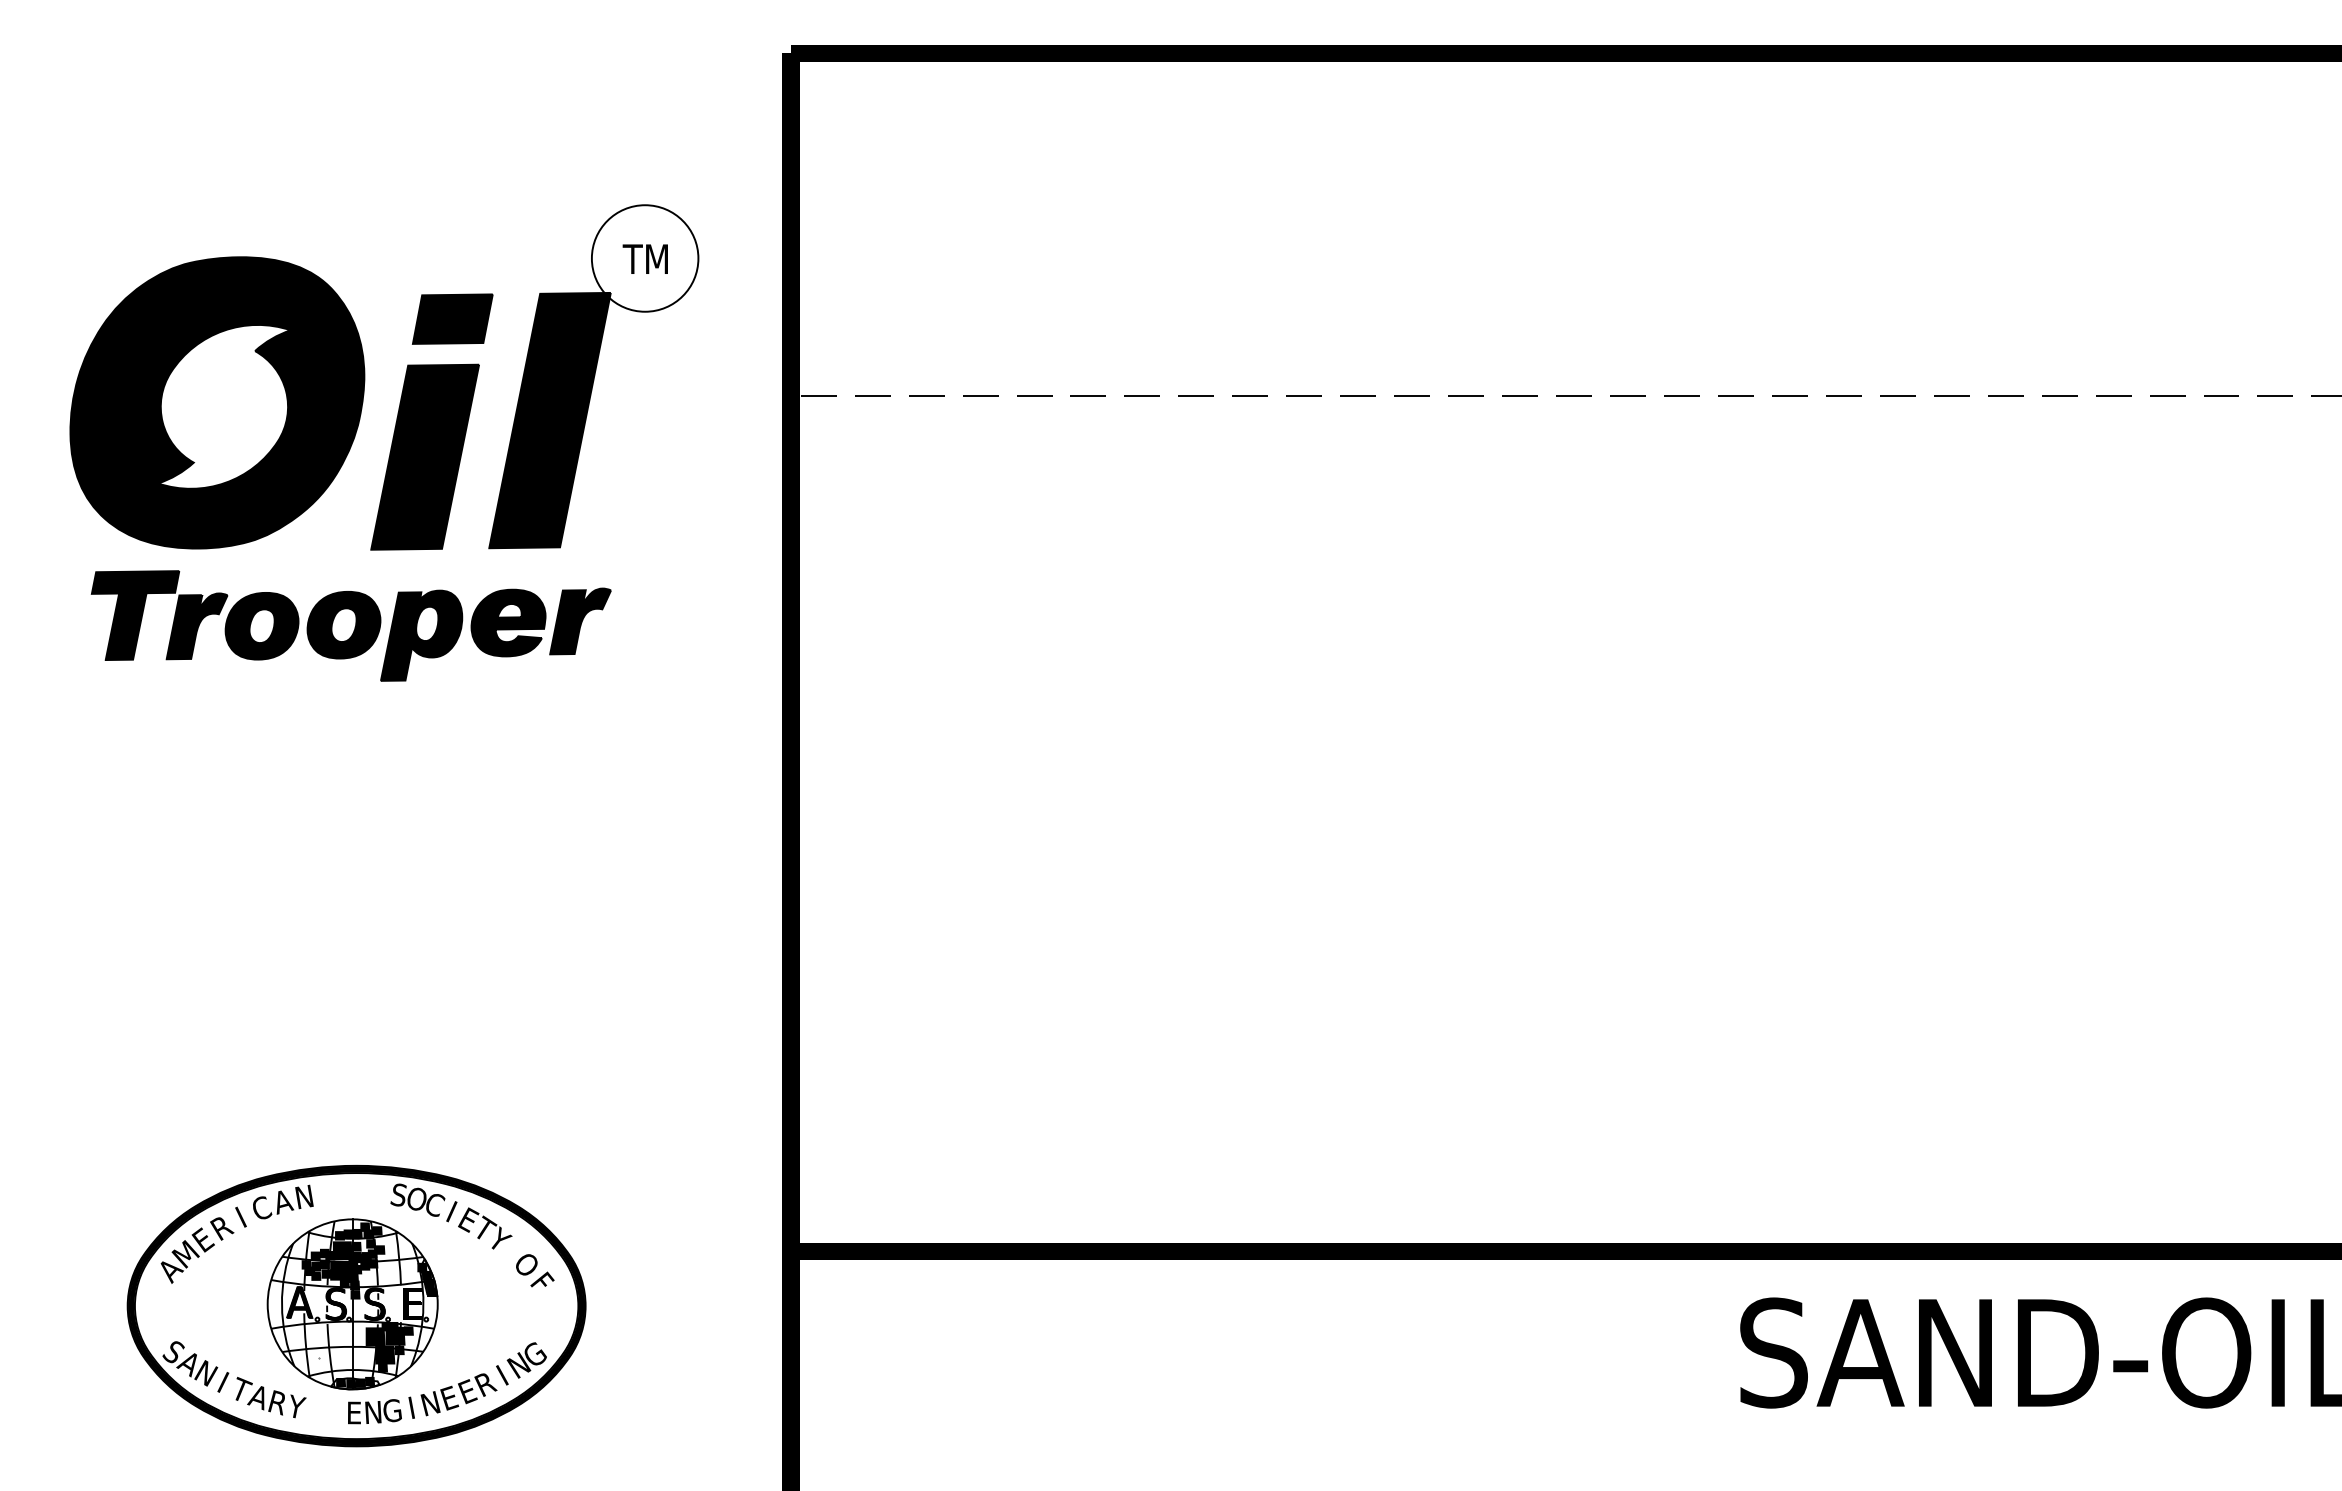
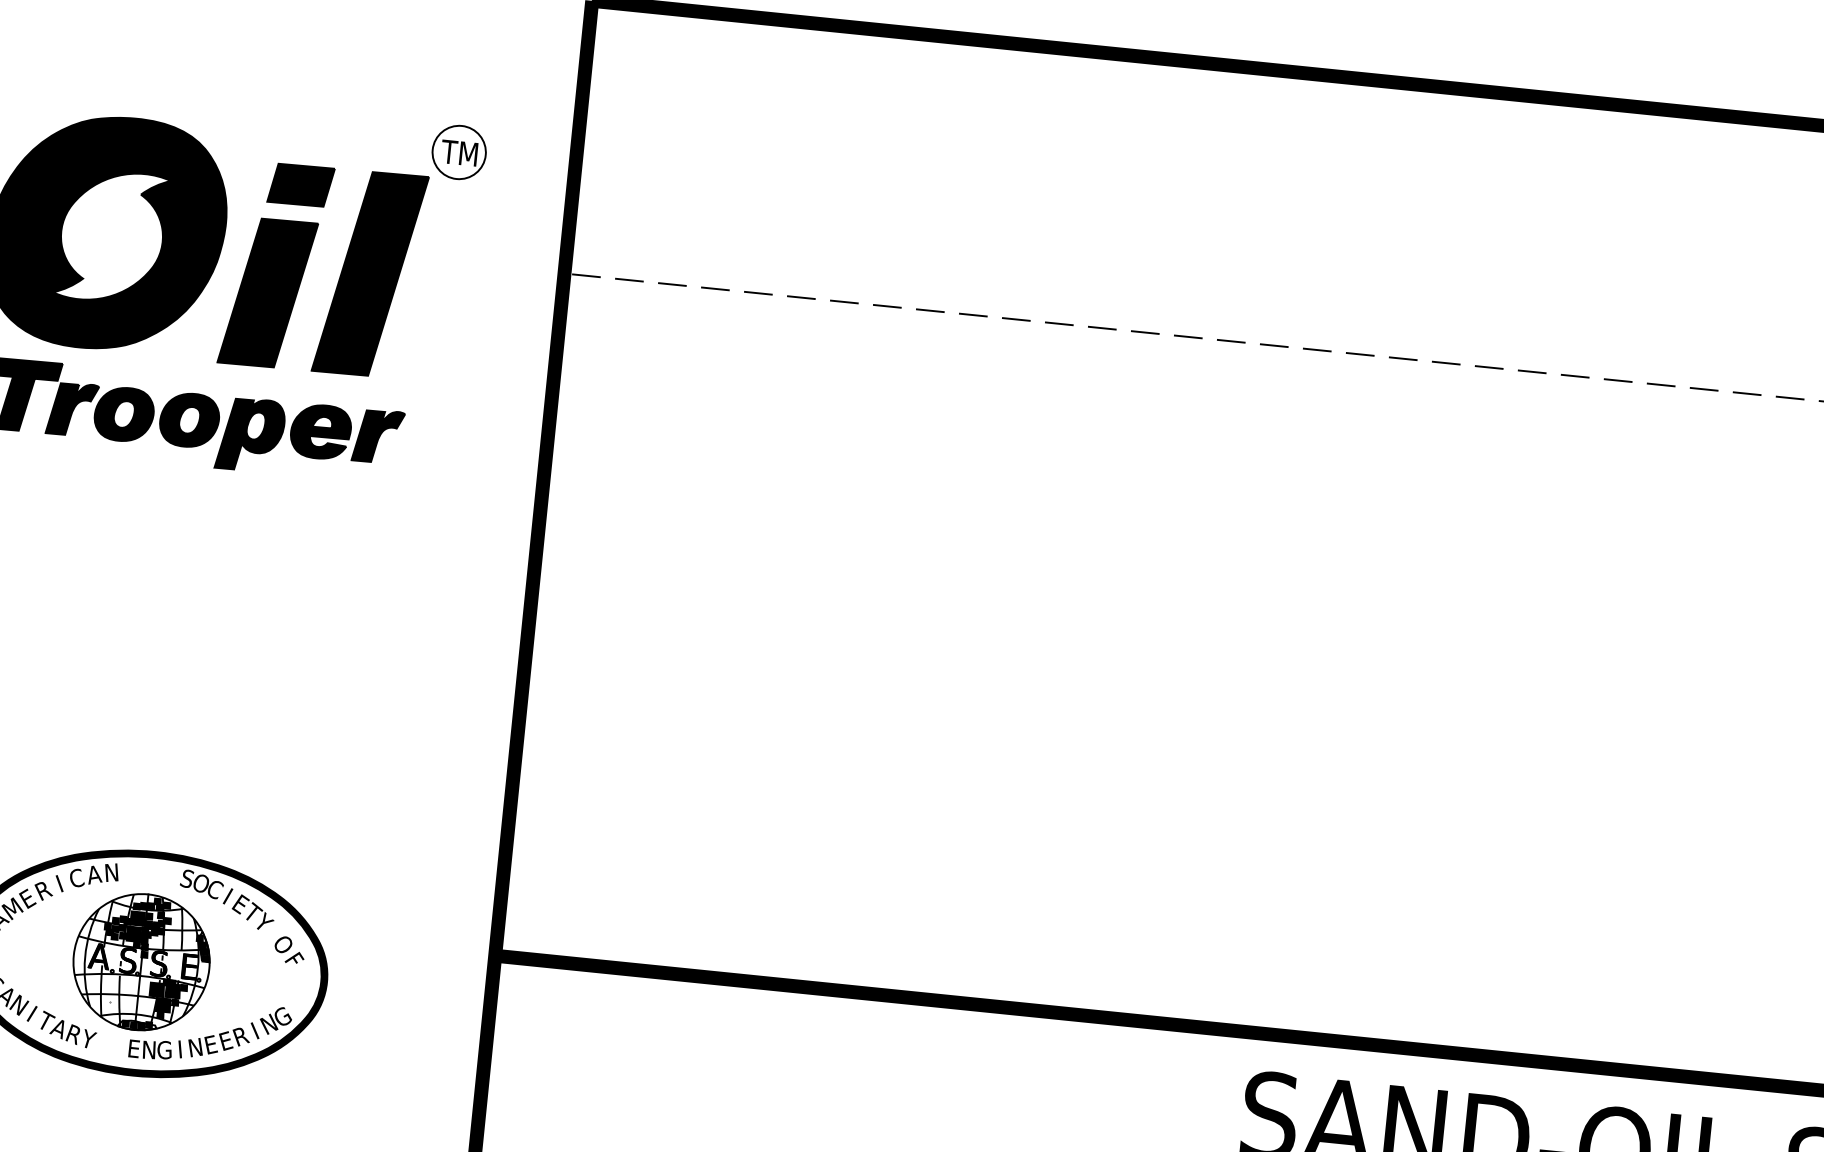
circle: (644, 258) -> (458, 152), size x0.62

